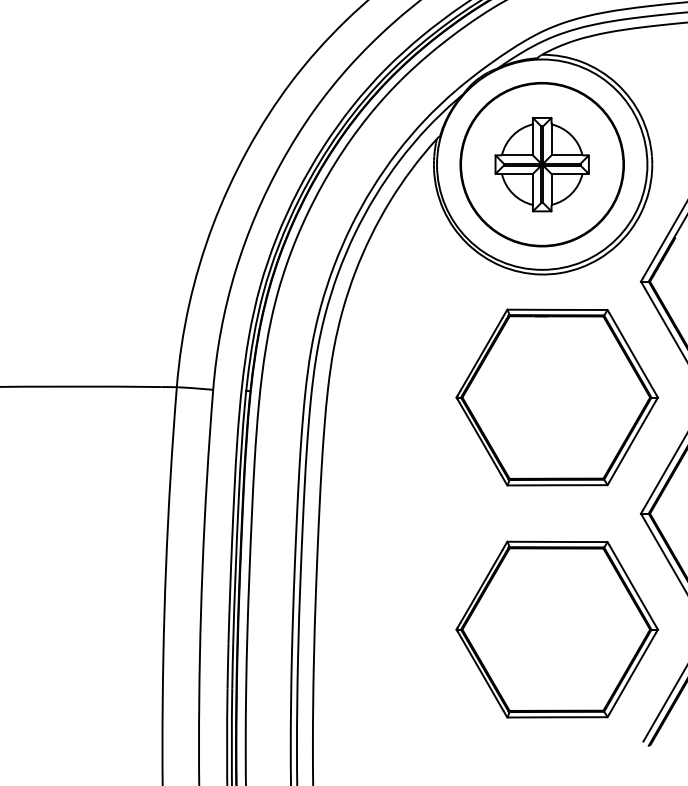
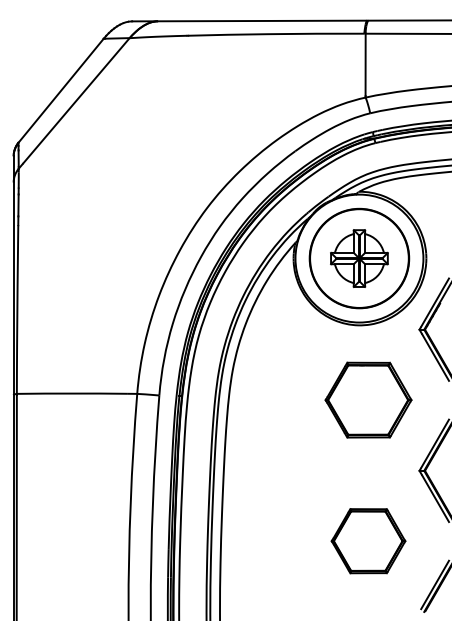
part: (557, 396) -> (368, 399), size x0.7
part: (557, 628) -> (368, 540), size x0.6

